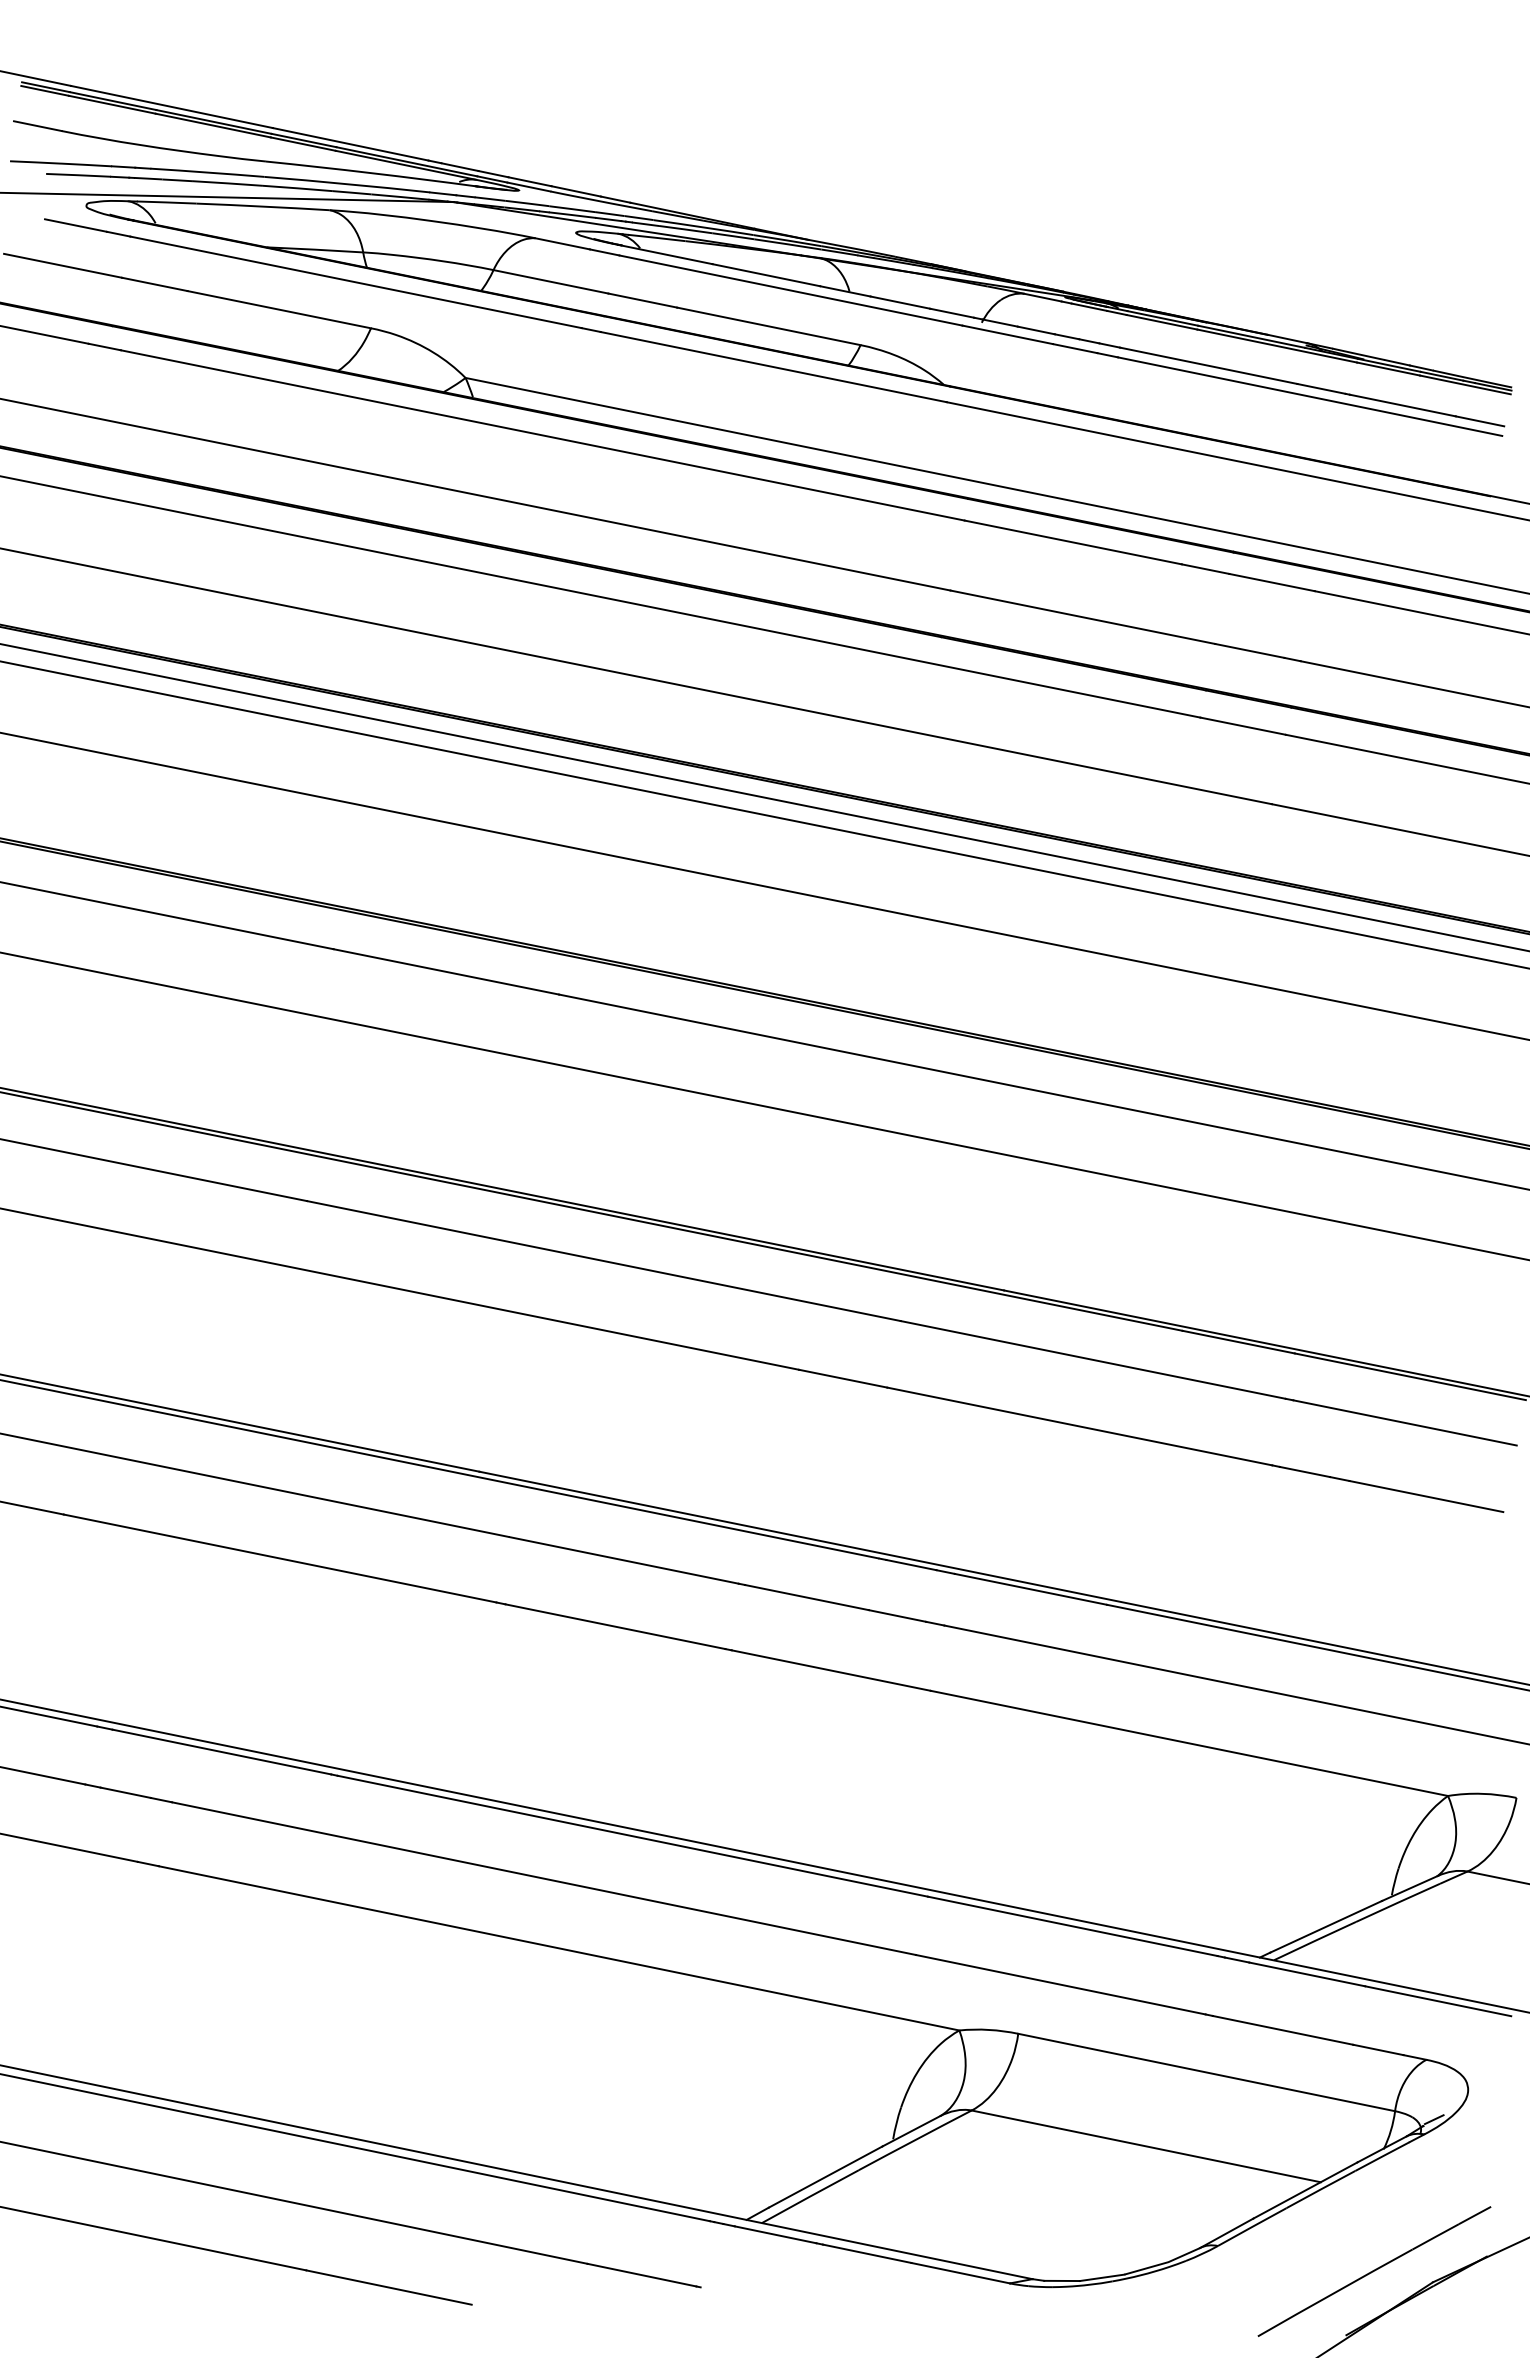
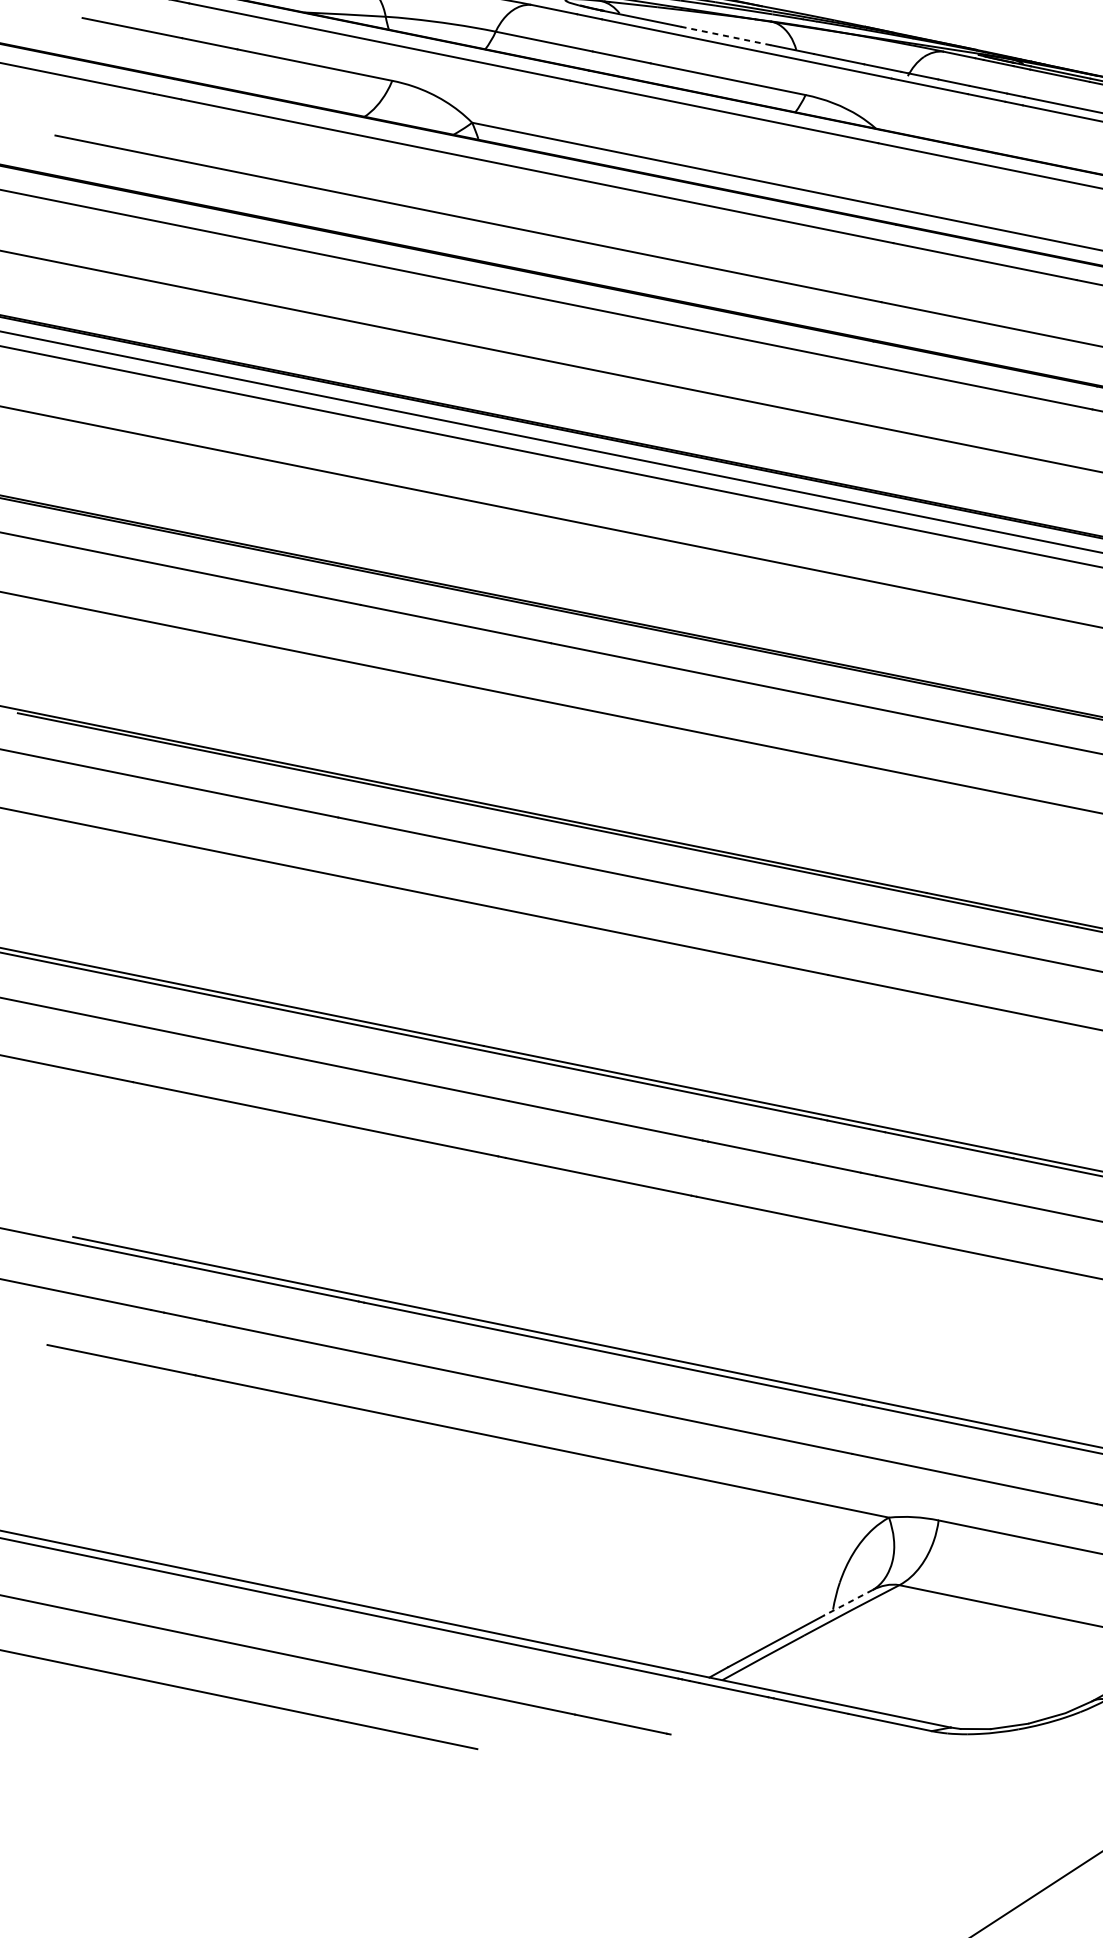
line: (766, 275) -> (726, 36), solid -> dashed
line: (911, 2131) -> (848, 1602), solid -> dashed

